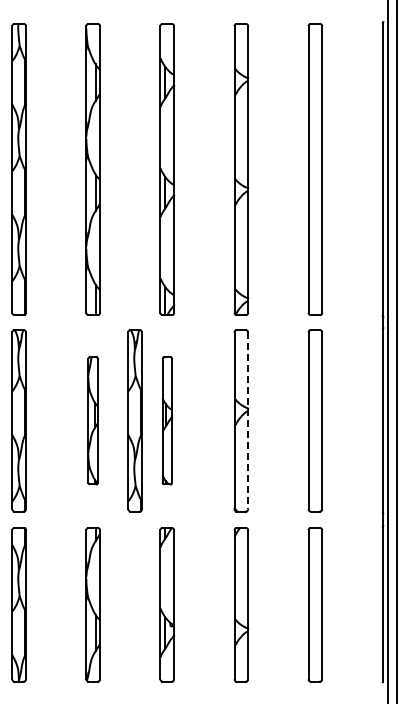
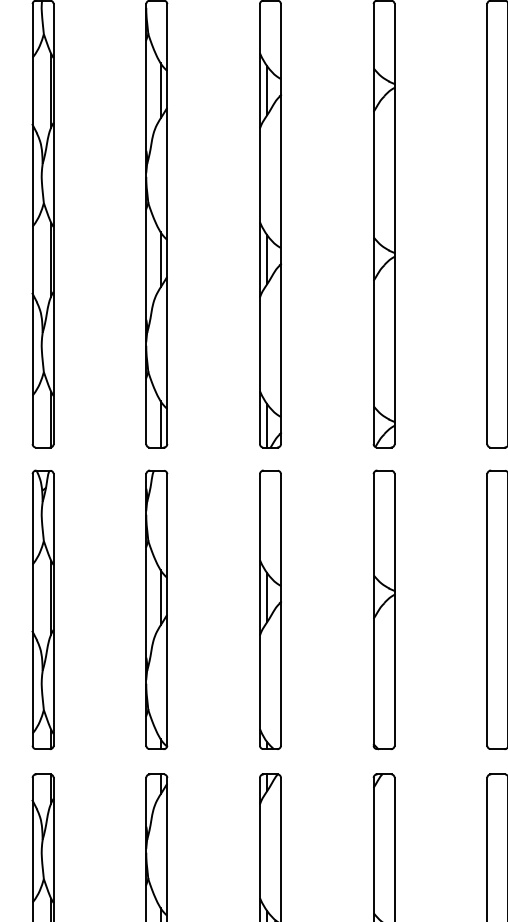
part: (92, 420) -> (155, 609), size x1.43
part: (134, 420) -> (220, 609), removed
part: (167, 420) -> (270, 609), size x1.43
line: (248, 420) -> (395, 609), dashed -> solid

